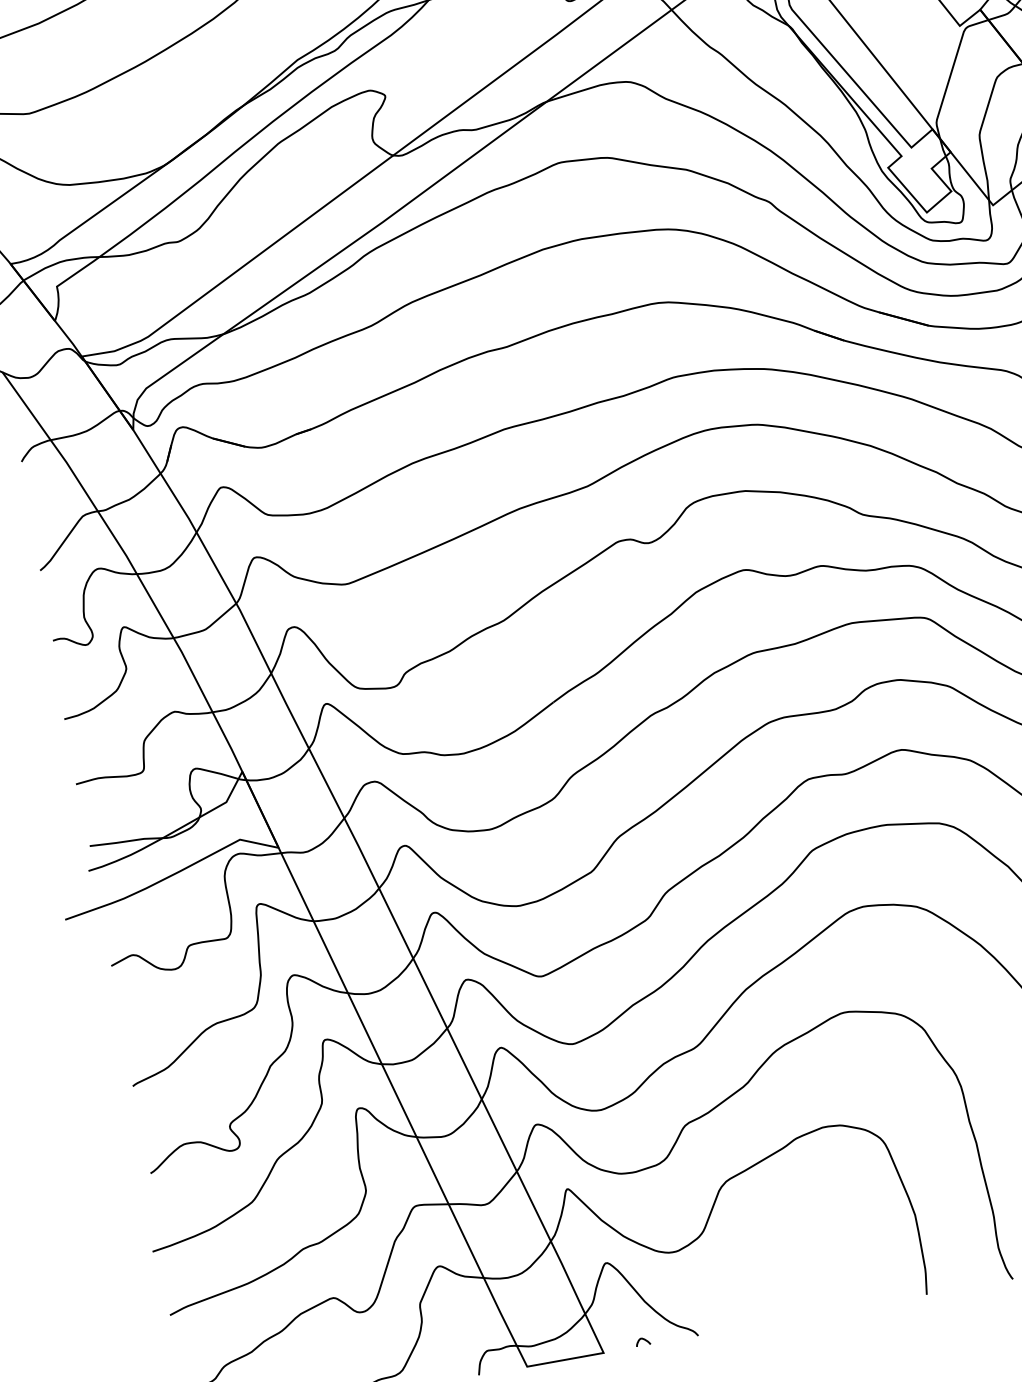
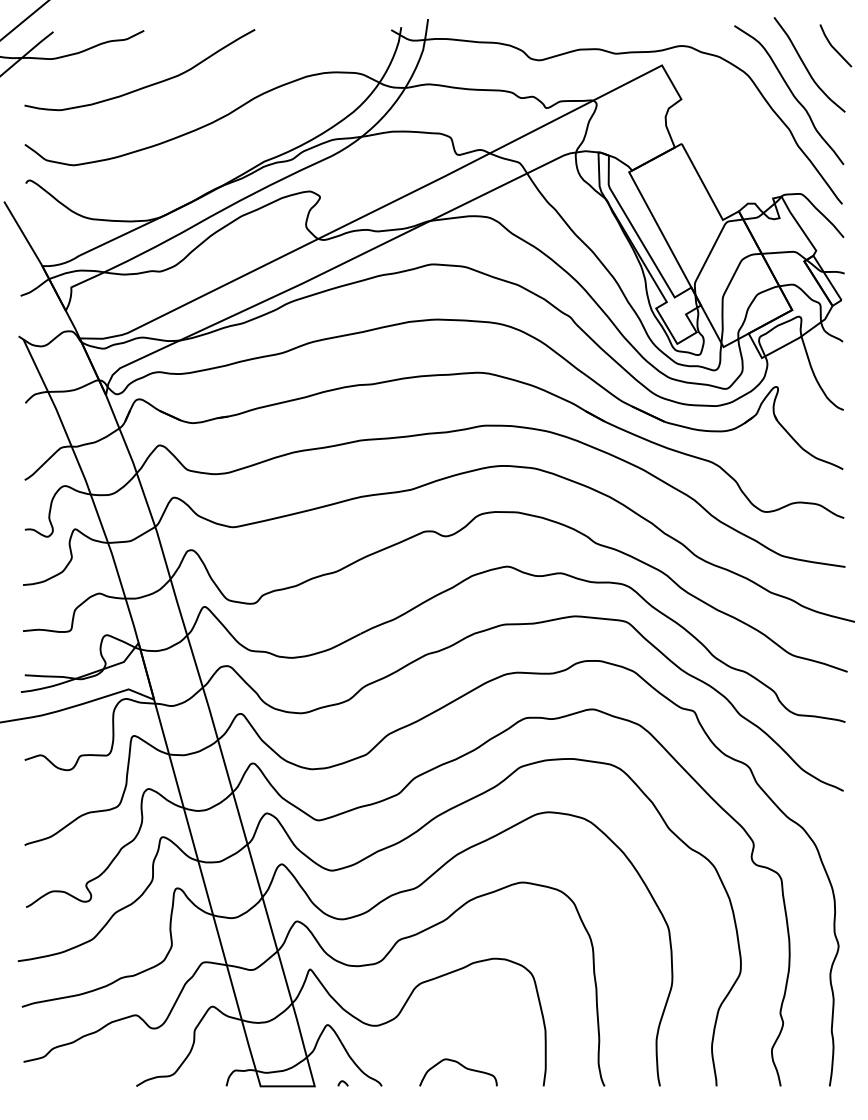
curve: (805, 1287) -> (461, 1066), added

